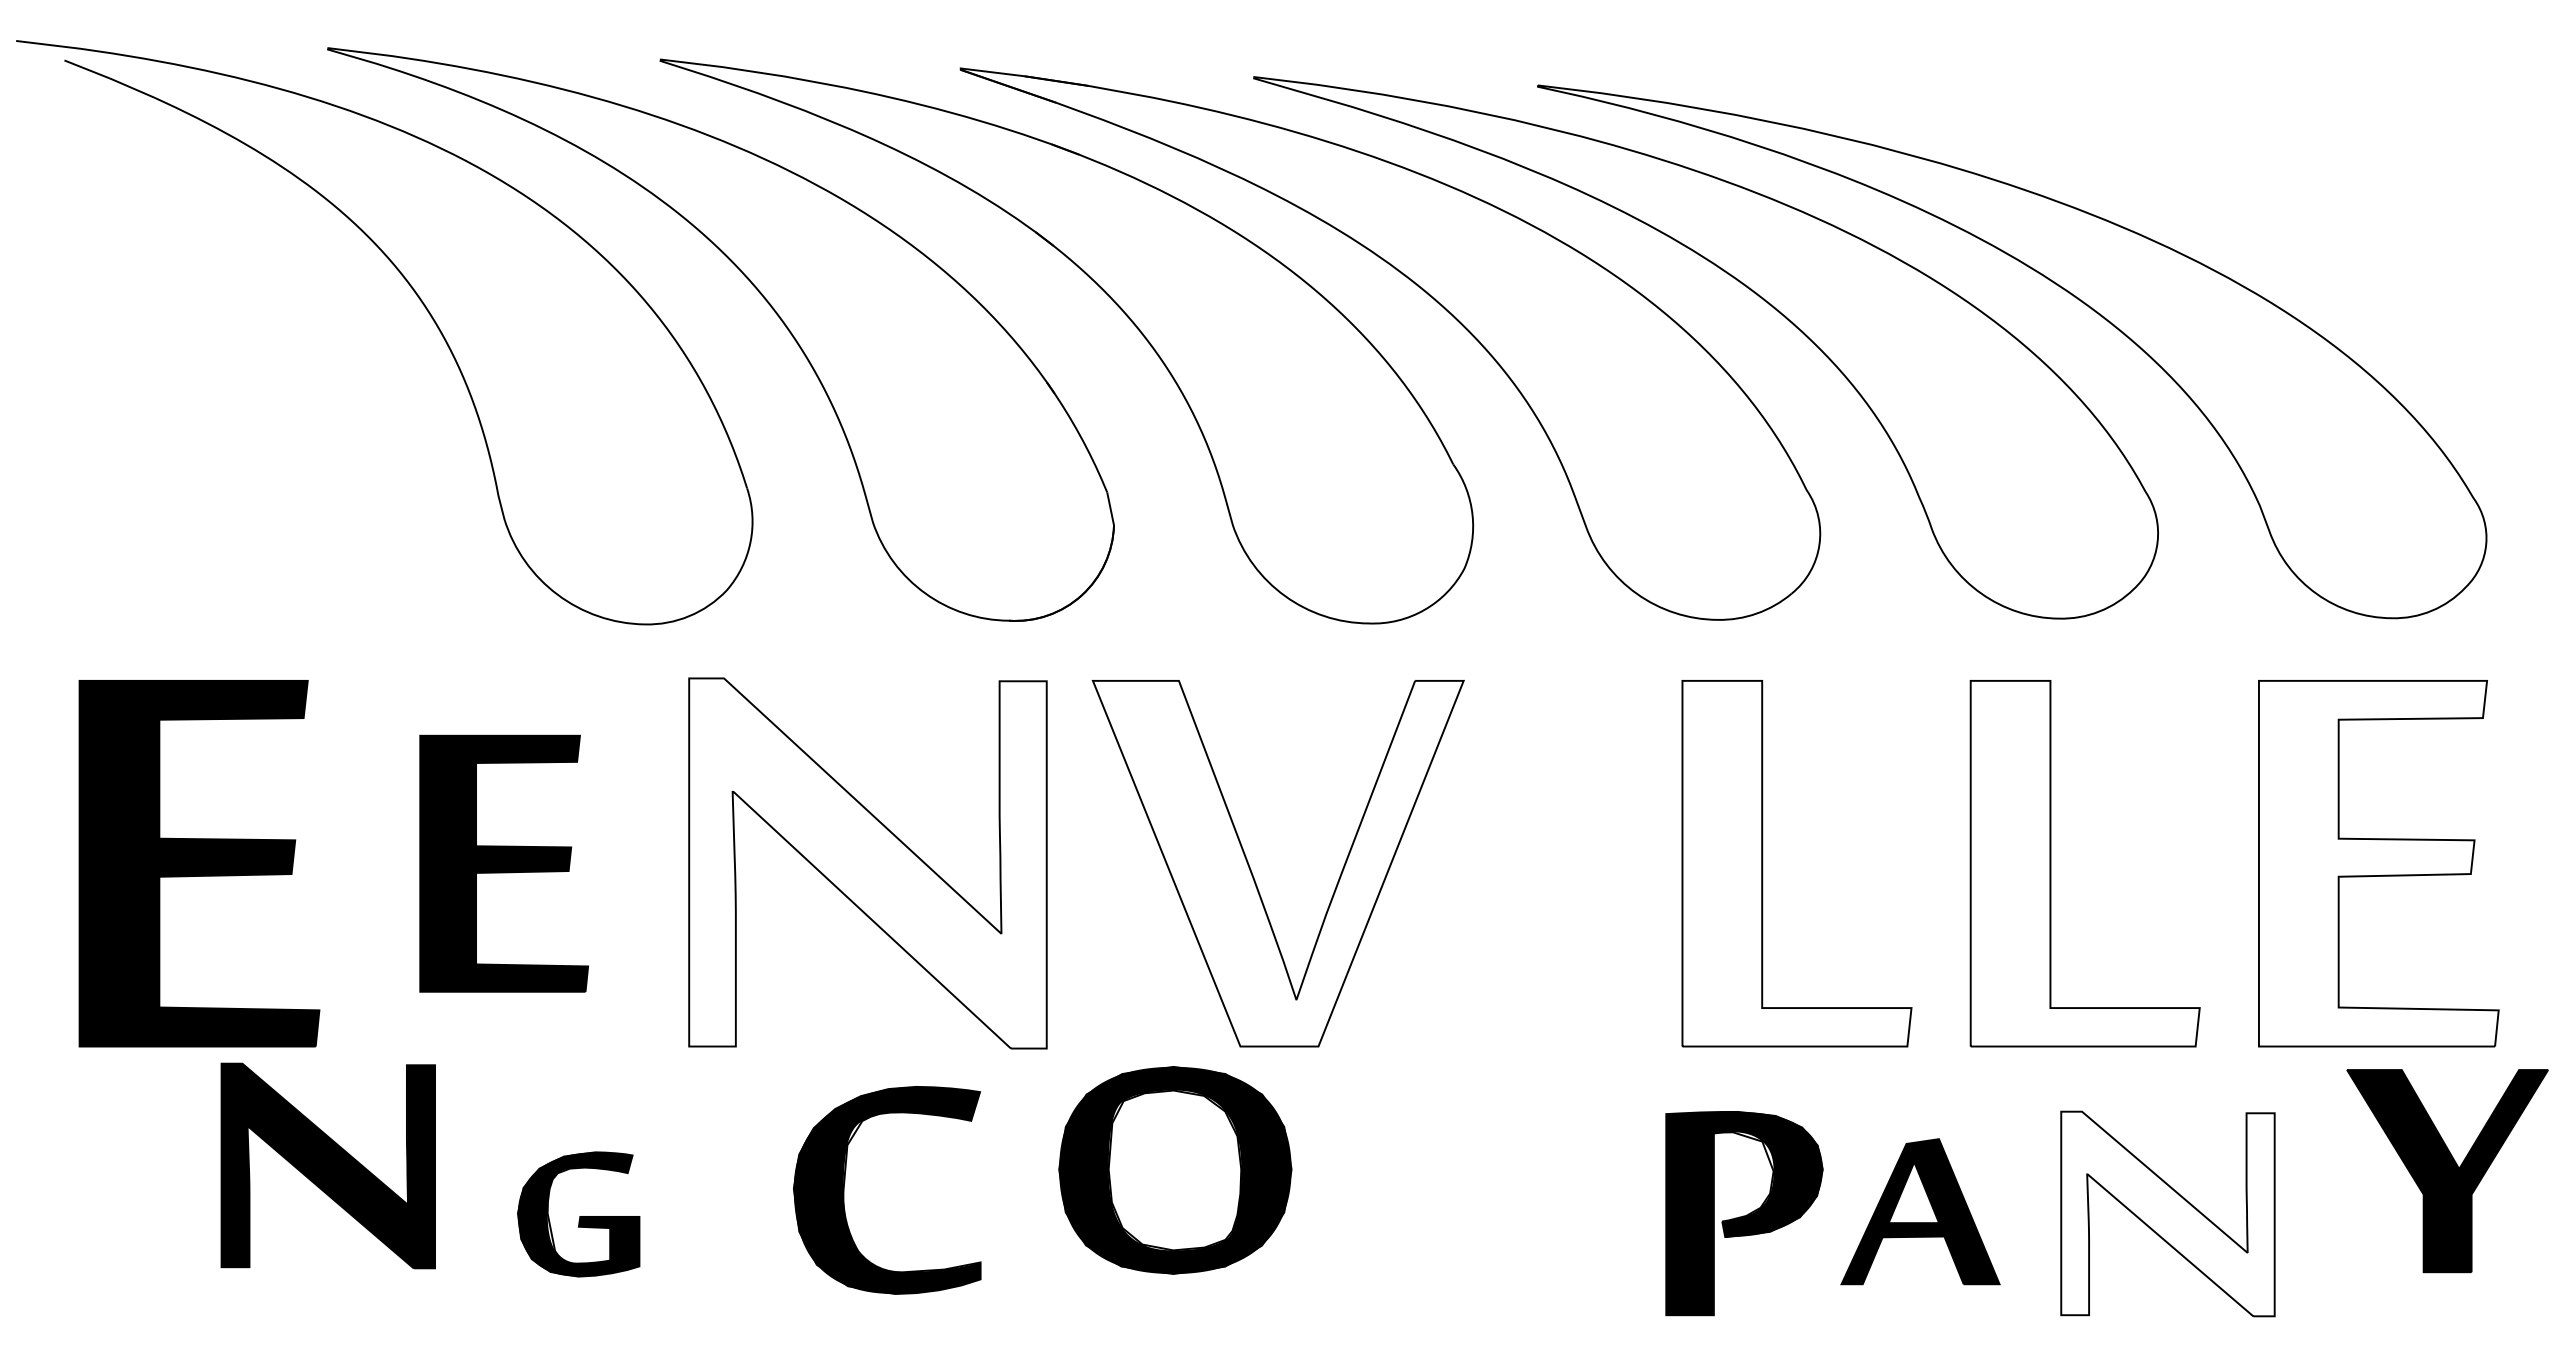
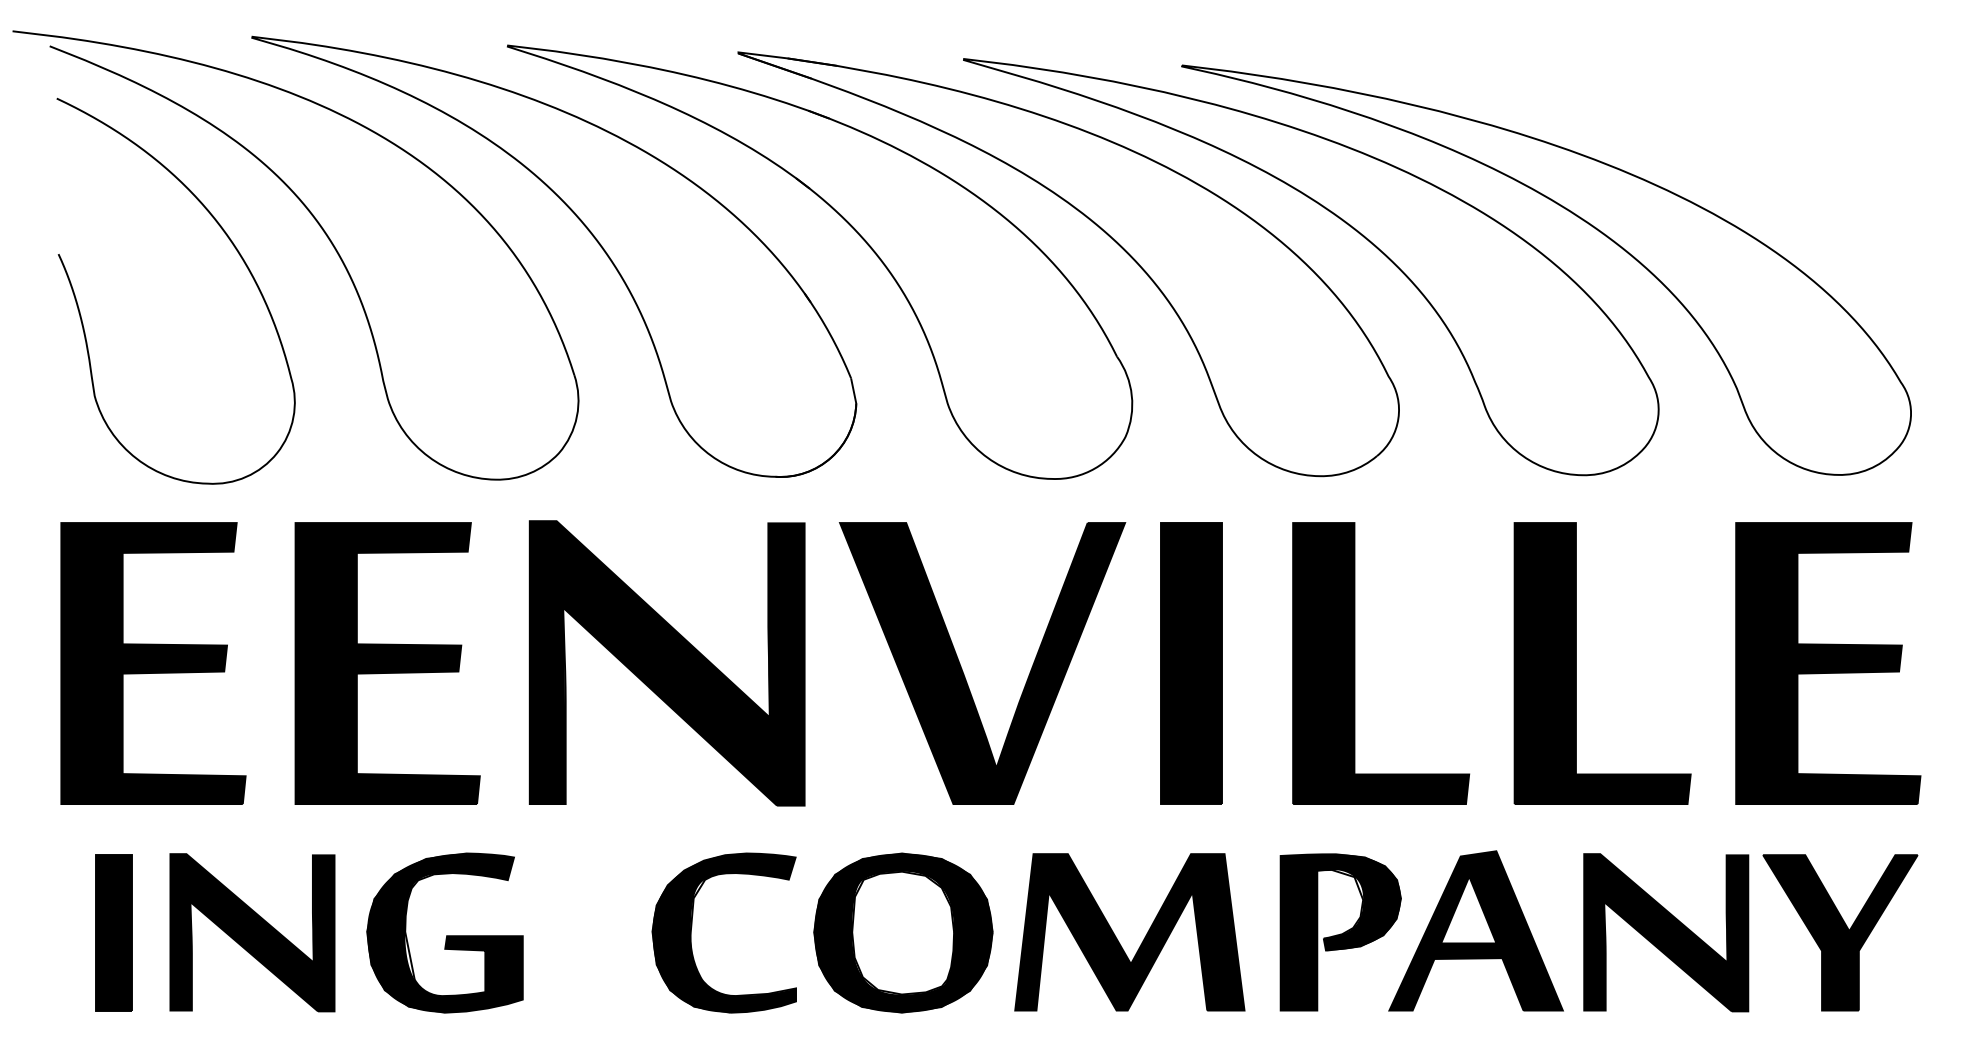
curve: (307, 326) -> (236, 250), added
part: (503, 863) -> (387, 663), size x1.43
fill: (867, 863) -> (666, 663), added
fill: (1277, 863) -> (981, 663), added
part: (1549, 863) -> (1190, 663), added
fill: (1796, 863) -> (1380, 663), added
fill: (2084, 863) -> (1602, 663), added
fill: (2378, 863) -> (1828, 663), added
part: (327, 1165) -> (251, 932), moved
part: (1175, 1170) -> (903, 933), moved
part: (2447, 1171) -> (1840, 933), moved
part: (845, 1182) -> (692, 926), moved
part: (1920, 1211) -> (1476, 930), size x1.43
part: (147, 1213) -> (113, 932), added
fill: (2167, 1213) -> (1665, 932), added
part: (578, 1214) -> (444, 933), size x1.67
part: (1455, 1224) -> (1118, 940), added

